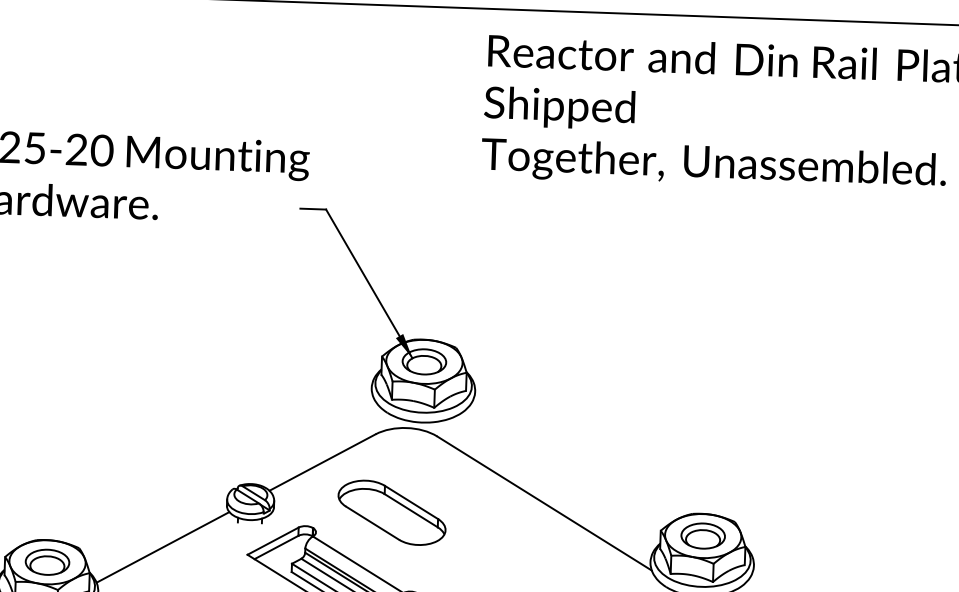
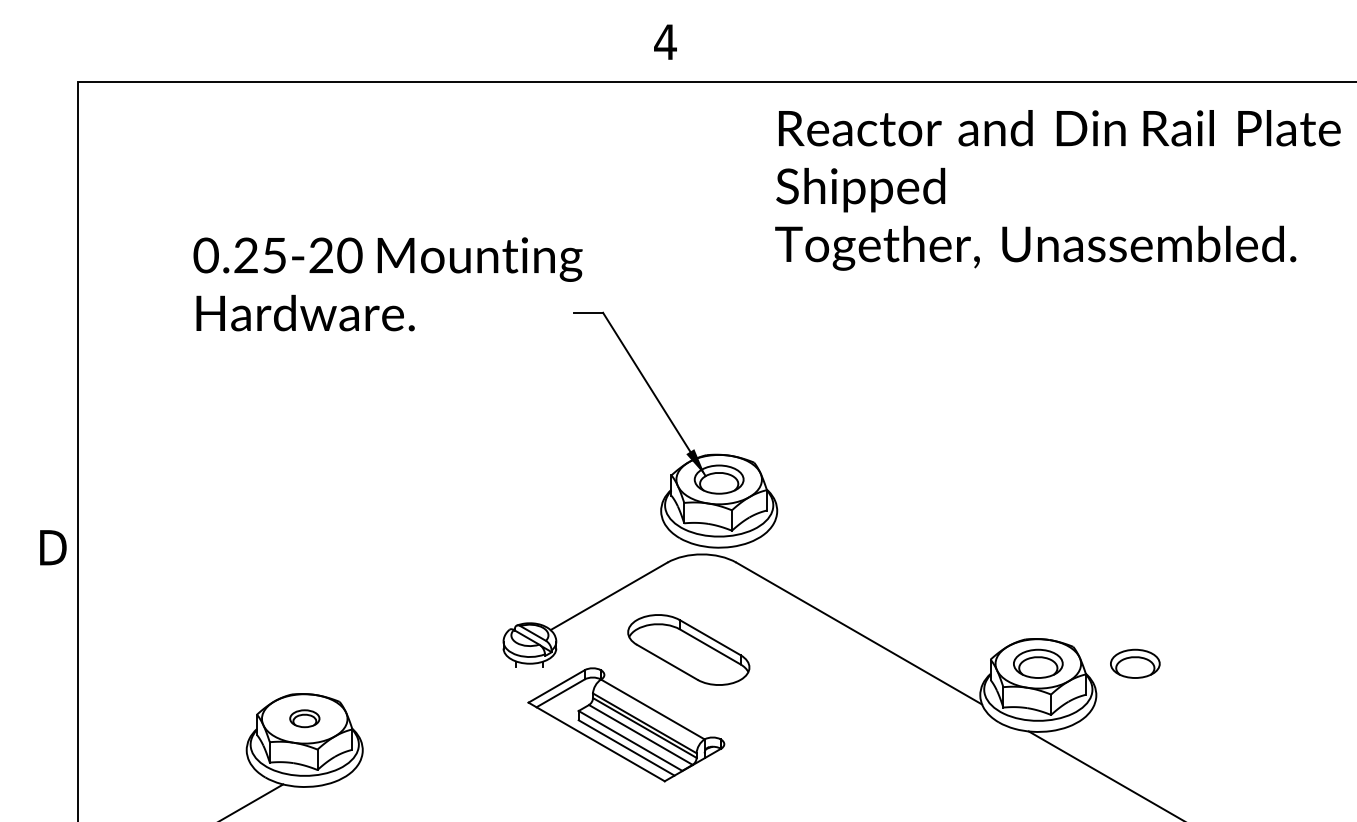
part: (789, 538) -> (1135, 663), added
line: (162, 547) -> (433, 697), removed
part: (47, 561) -> (304, 718), size x0.6

